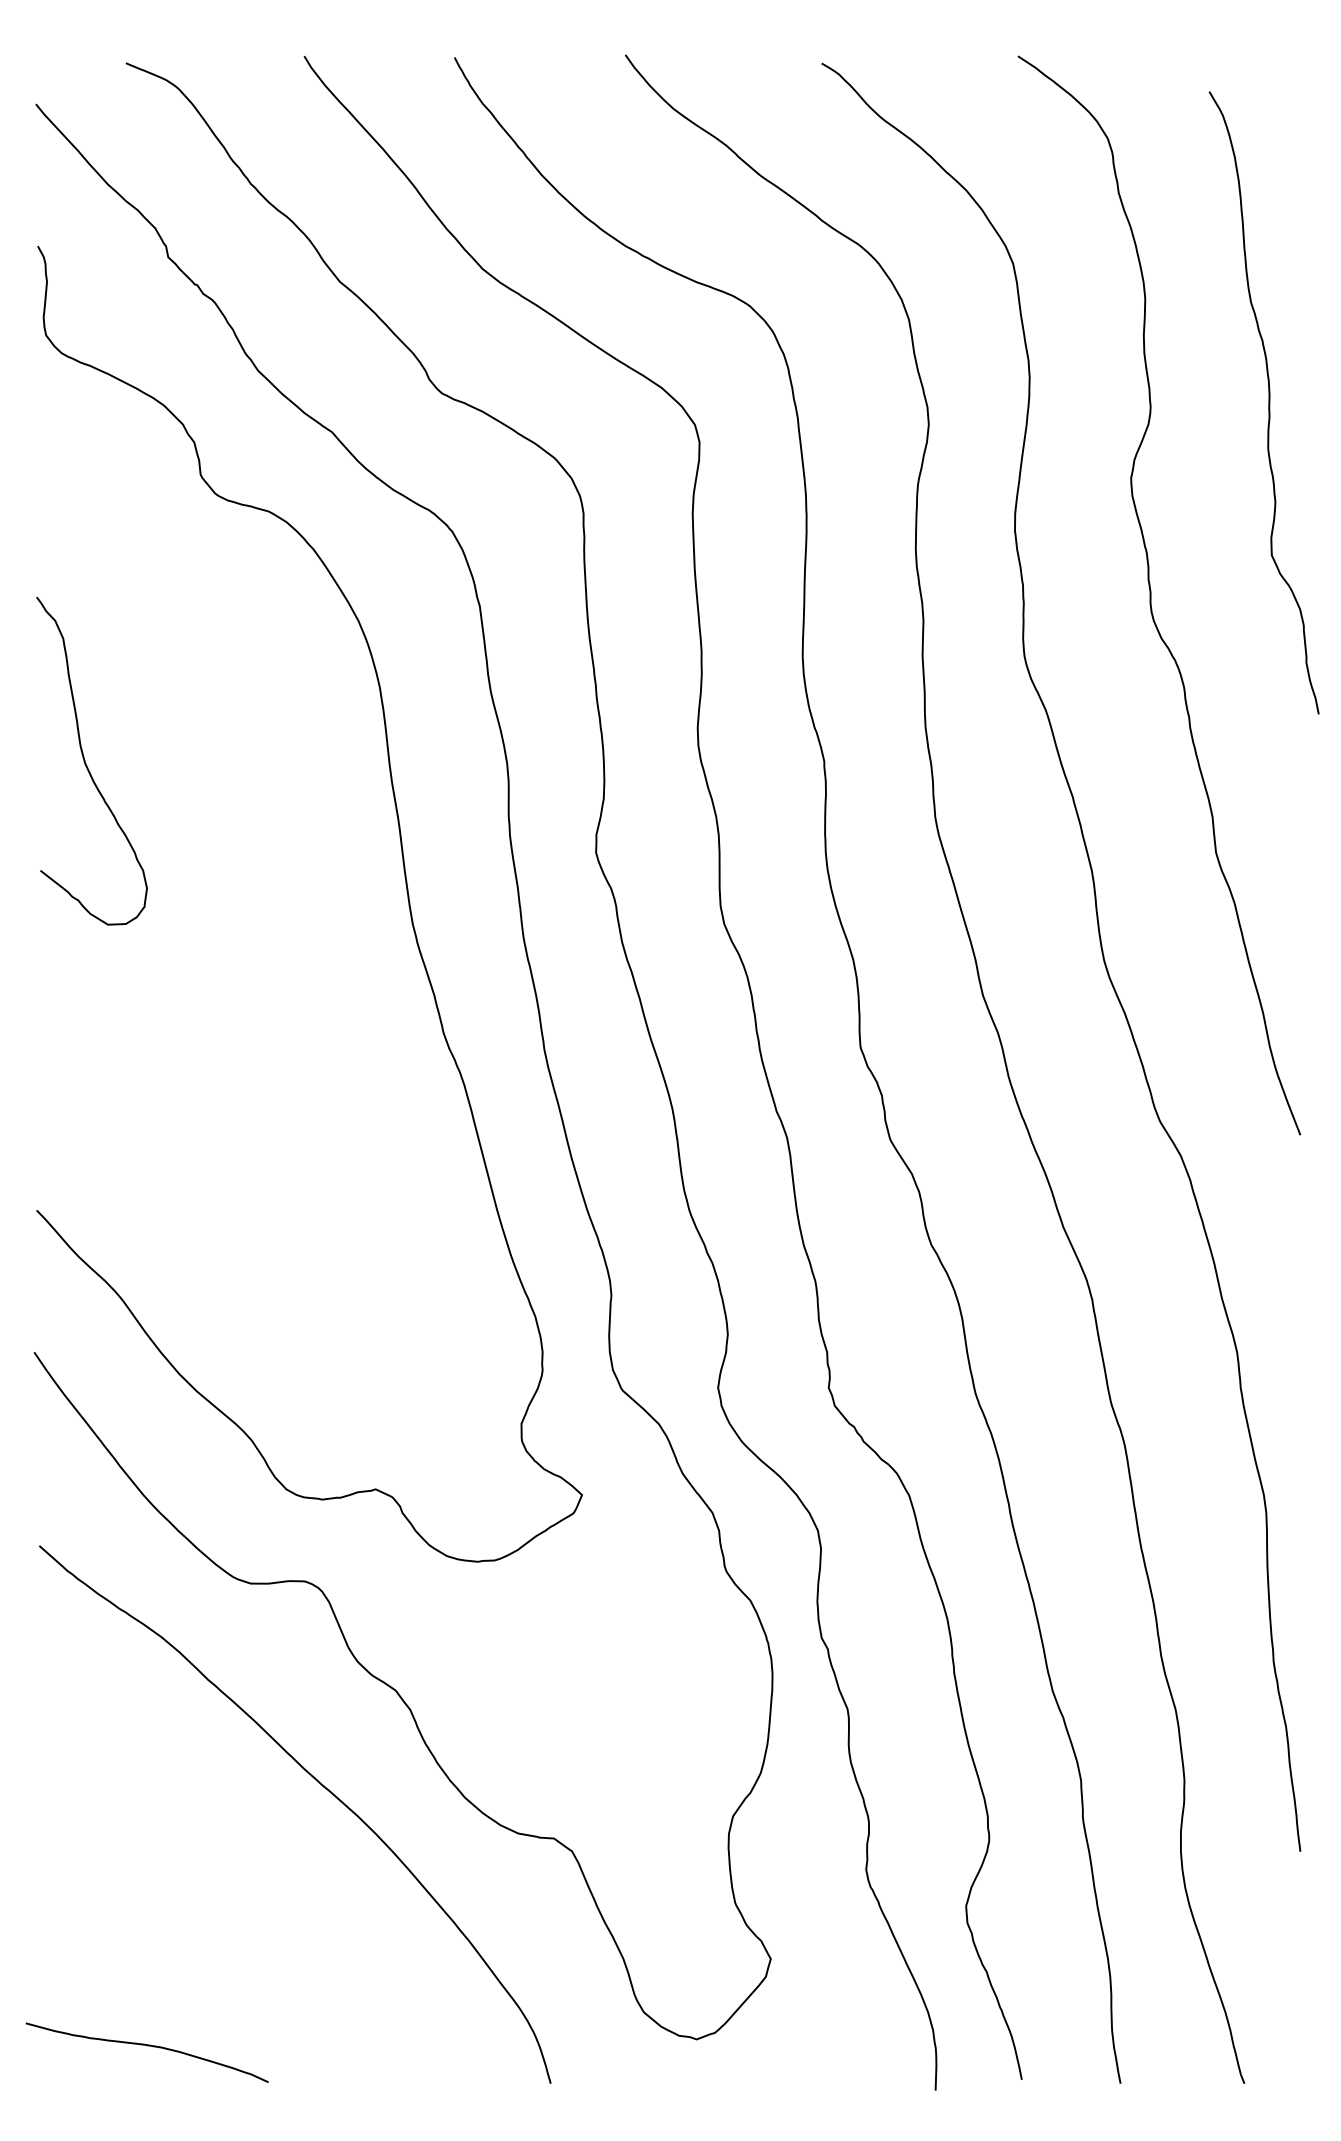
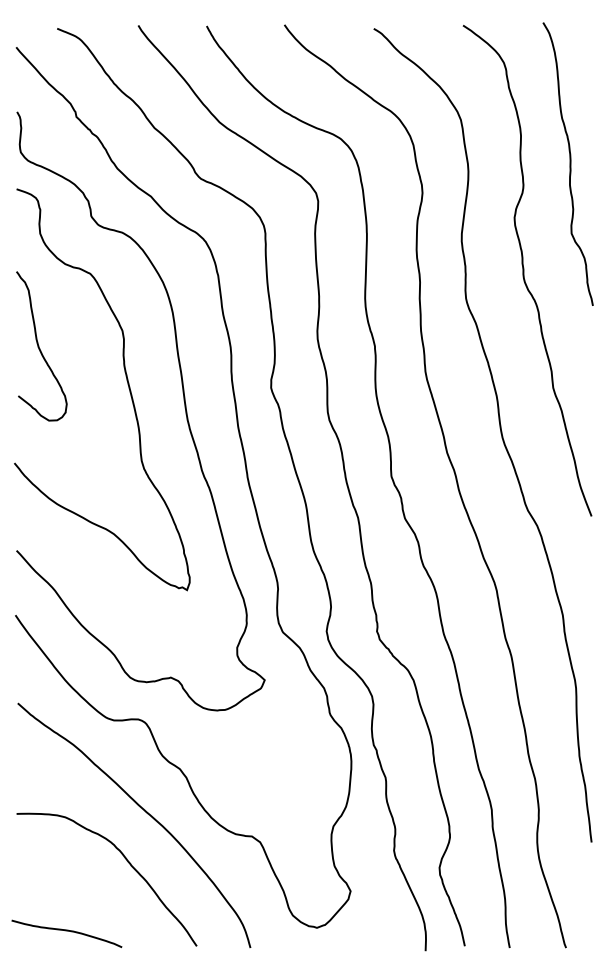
curve: (1267, 401) -> (569, 163), moved
curve: (280, 845) -> (127, 384), added
curve: (280, 1895) -> (127, 862), added

